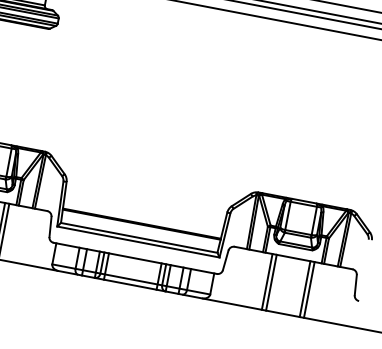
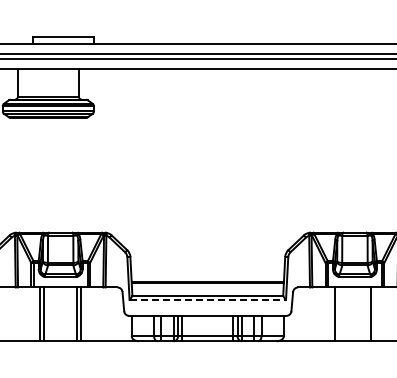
line: (139, 242) -> (208, 300), solid -> dashed
line: (271, 282) -> (338, 314), removed
line: (309, 290) -> (375, 314), removed

